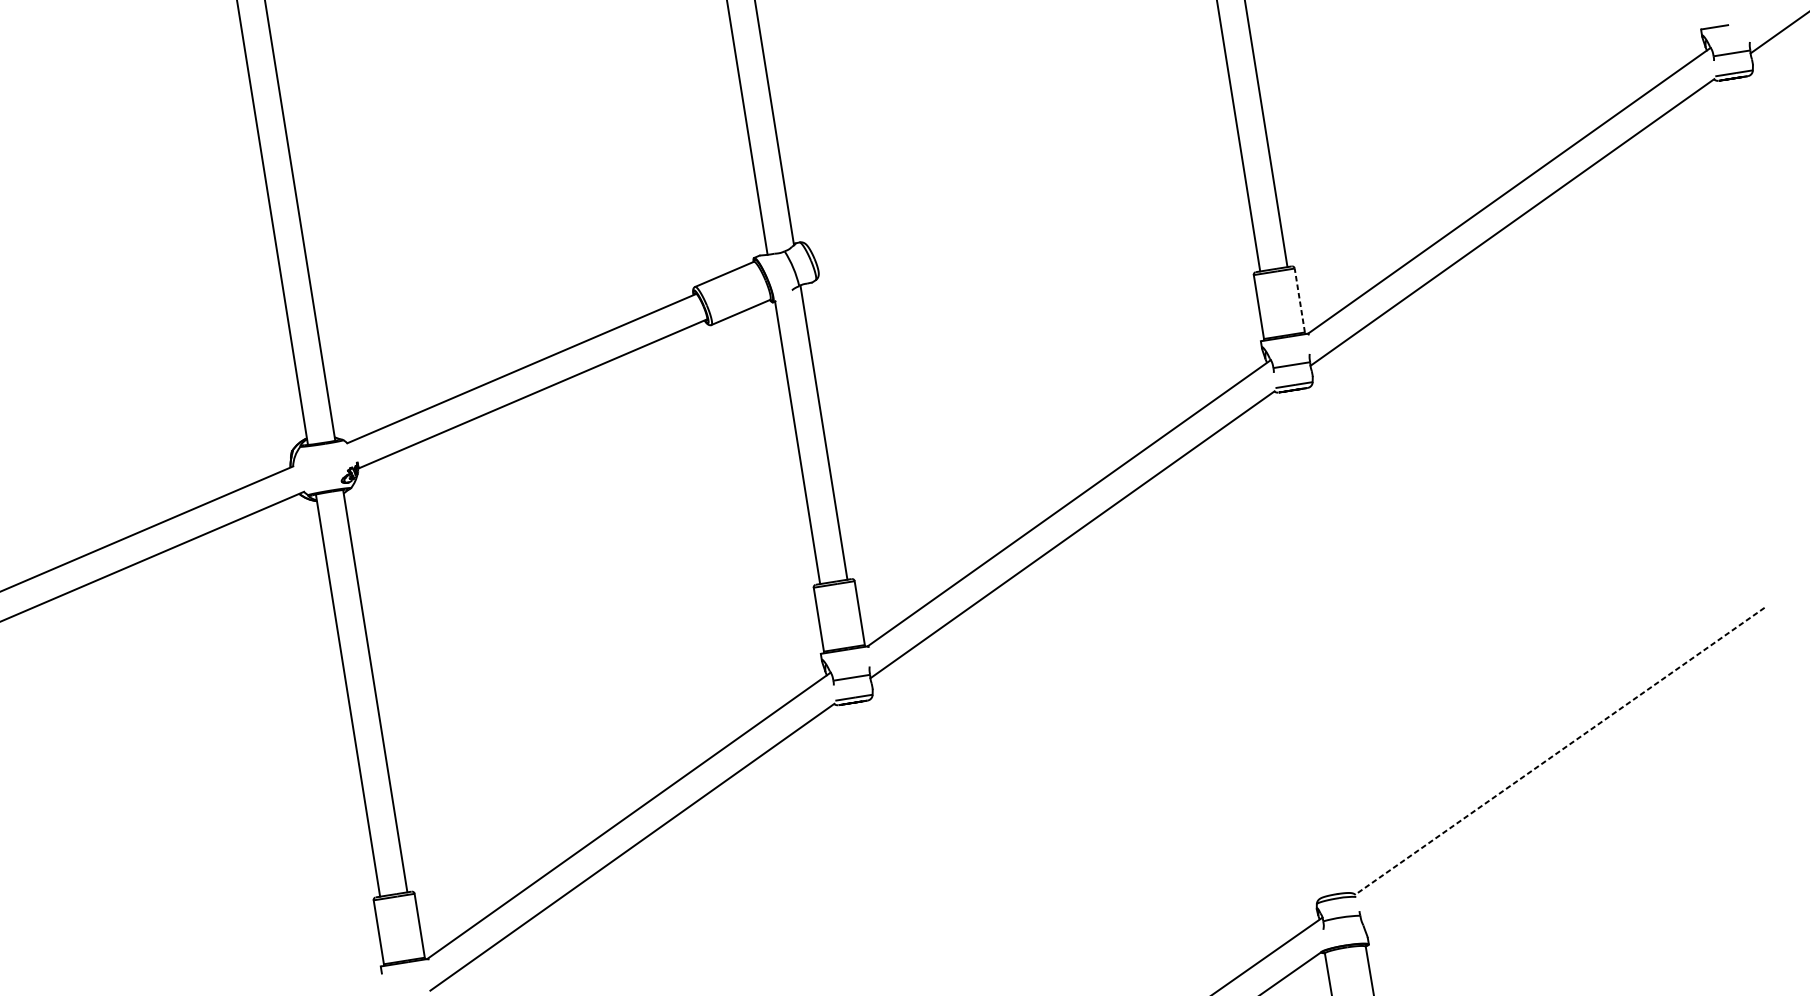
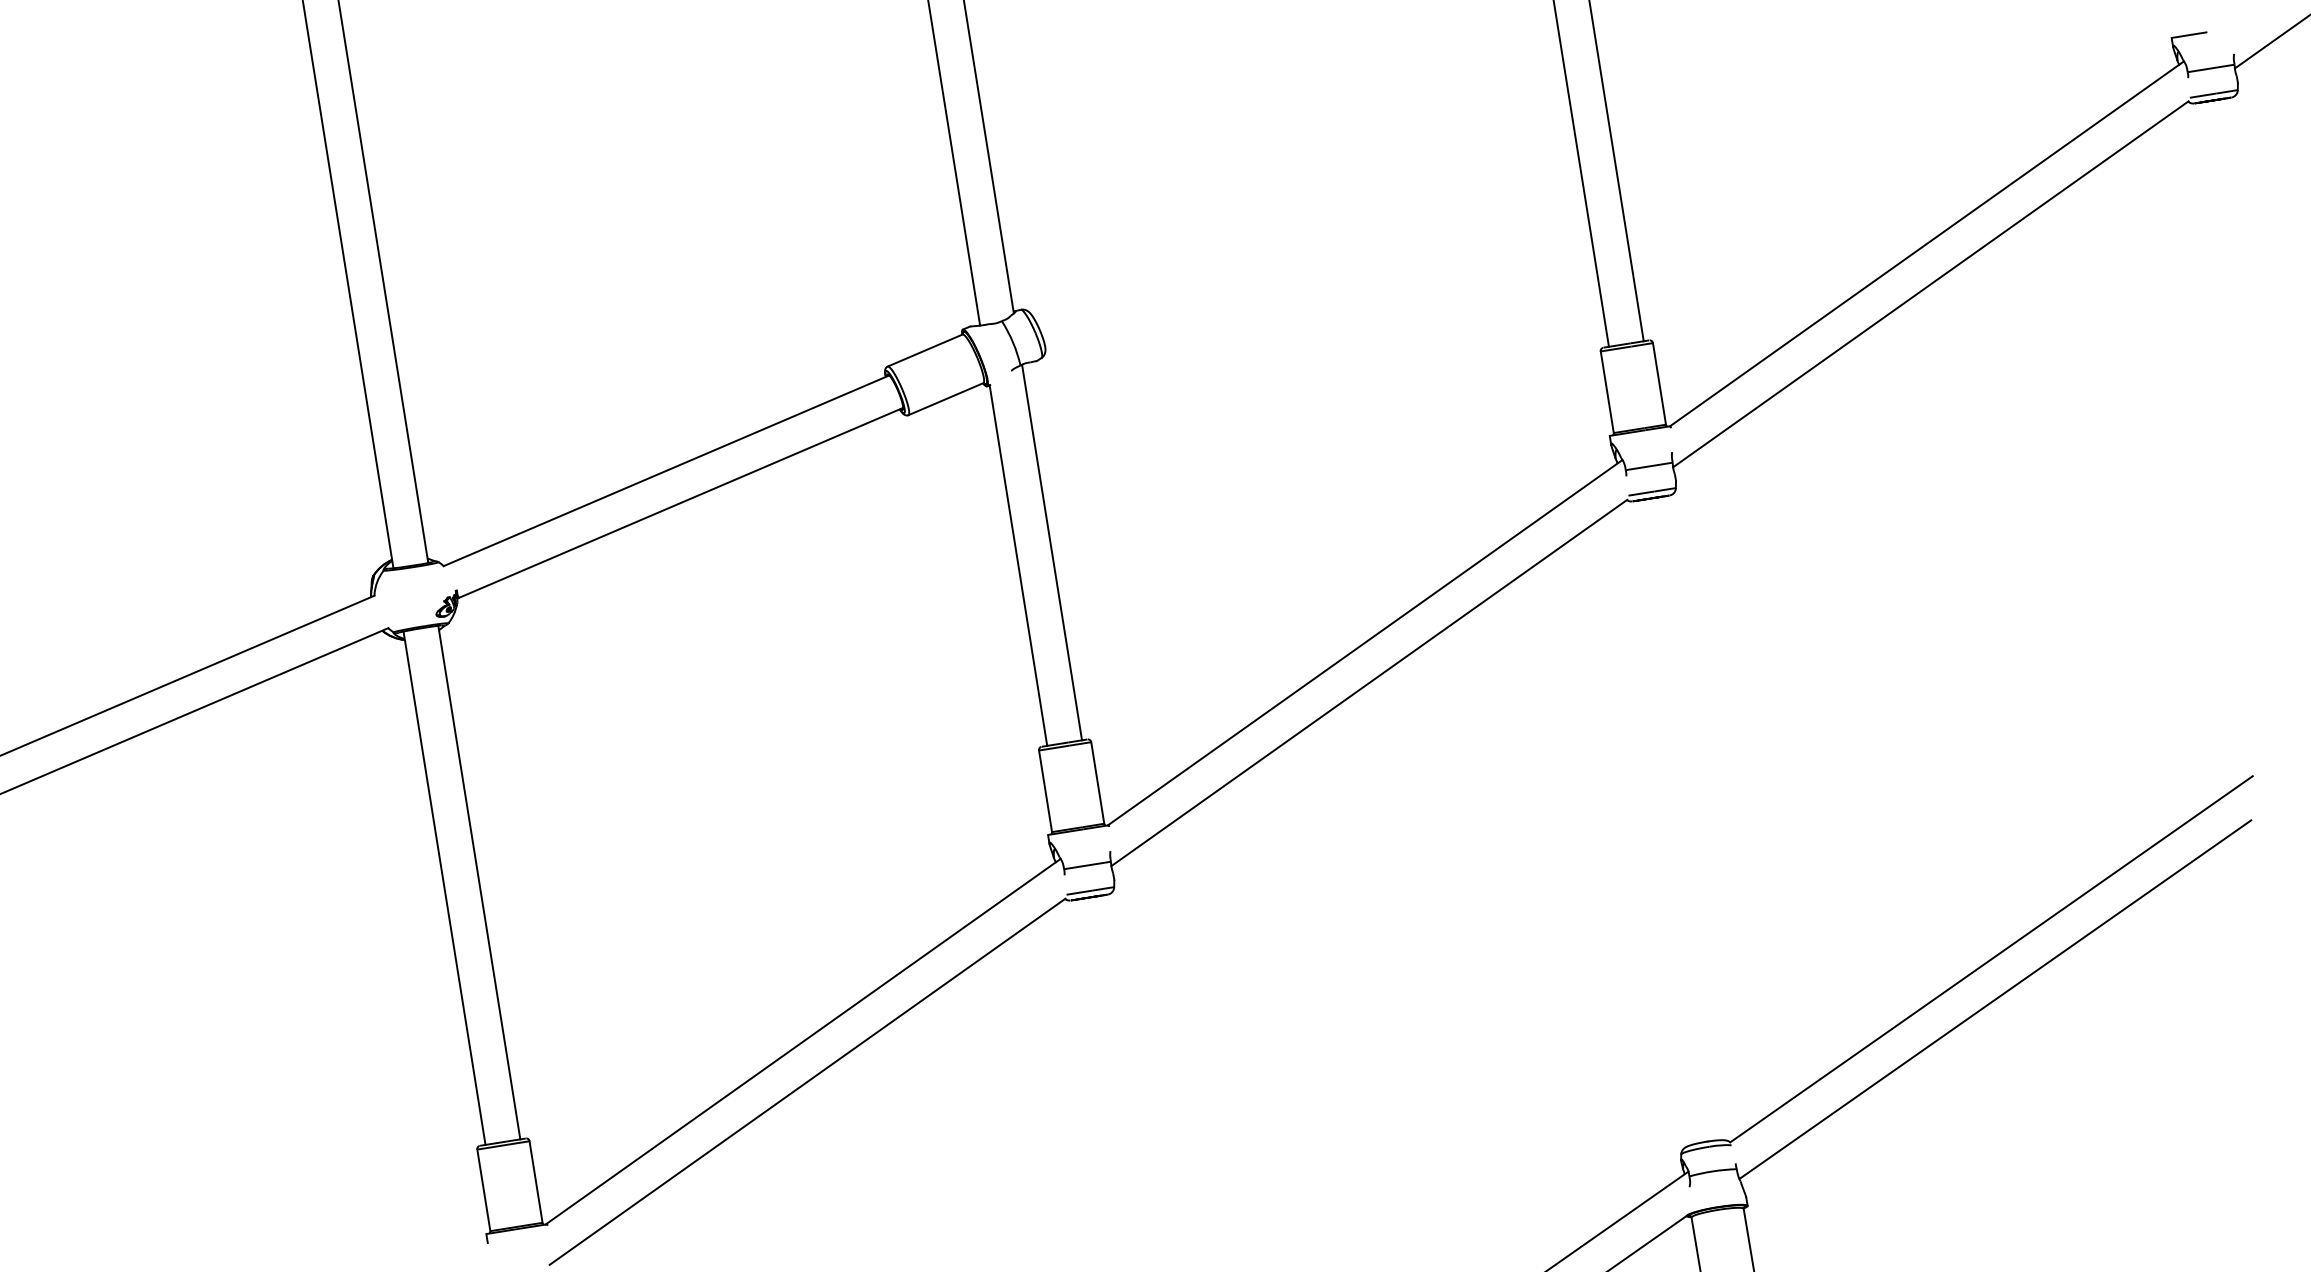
line: (1299, 300) -> (1659, 383), dashed -> solid
line: (1559, 751) -> (1991, 959), dashed -> solid
line: (1563, 782) -> (1995, 999), added

